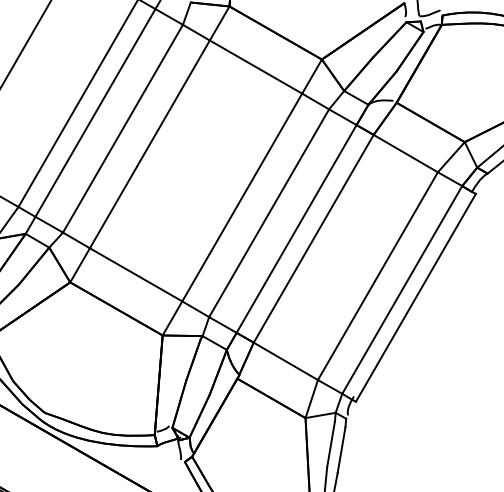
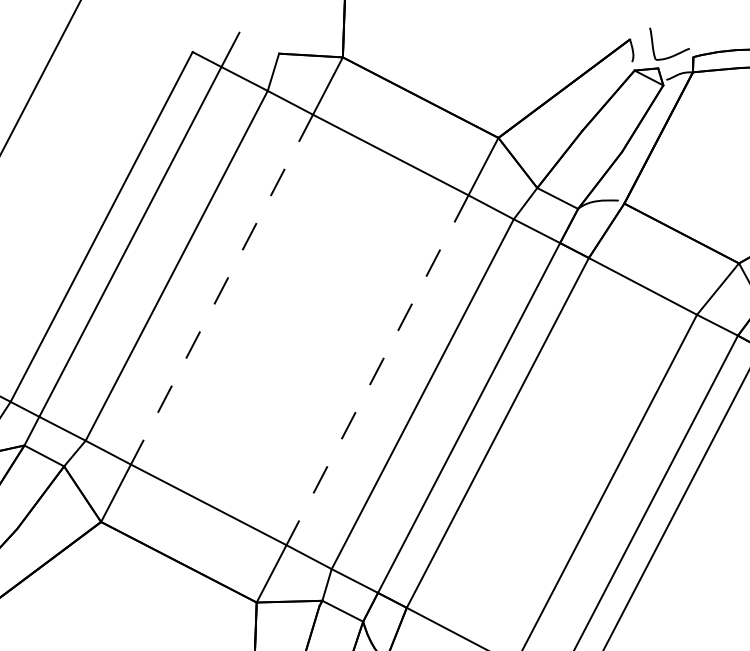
line: (149, 144) -> (221, 289), solid -> dashed
line: (242, 197) -> (377, 370), solid -> dashed

